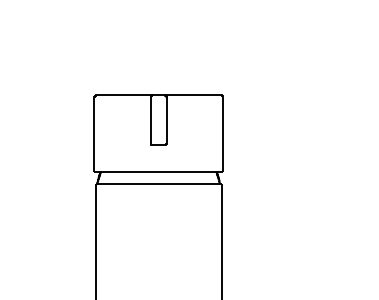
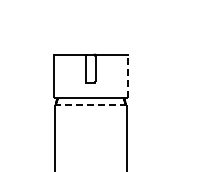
line: (222, 133) -> (127, 76), solid -> dashed
line: (158, 184) -> (90, 105), solid -> dashed

